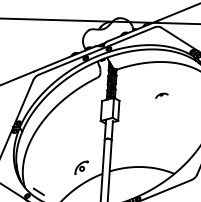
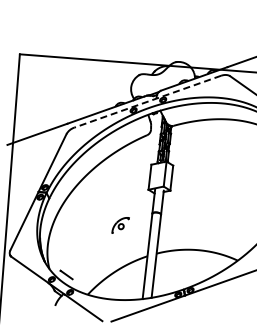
line: (96, 50) -> (147, 101), solid -> dashed
part: (161, 95) -> (226, 161), removed
part: (81, 167) -> (120, 225), moved

